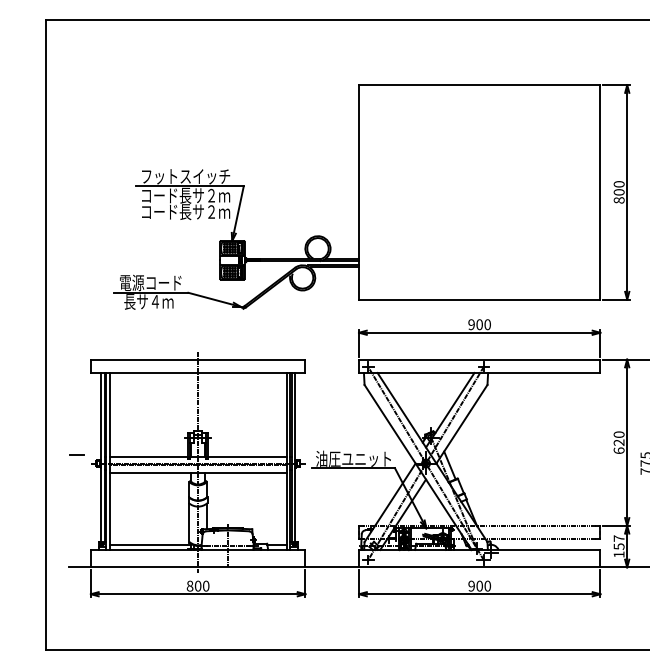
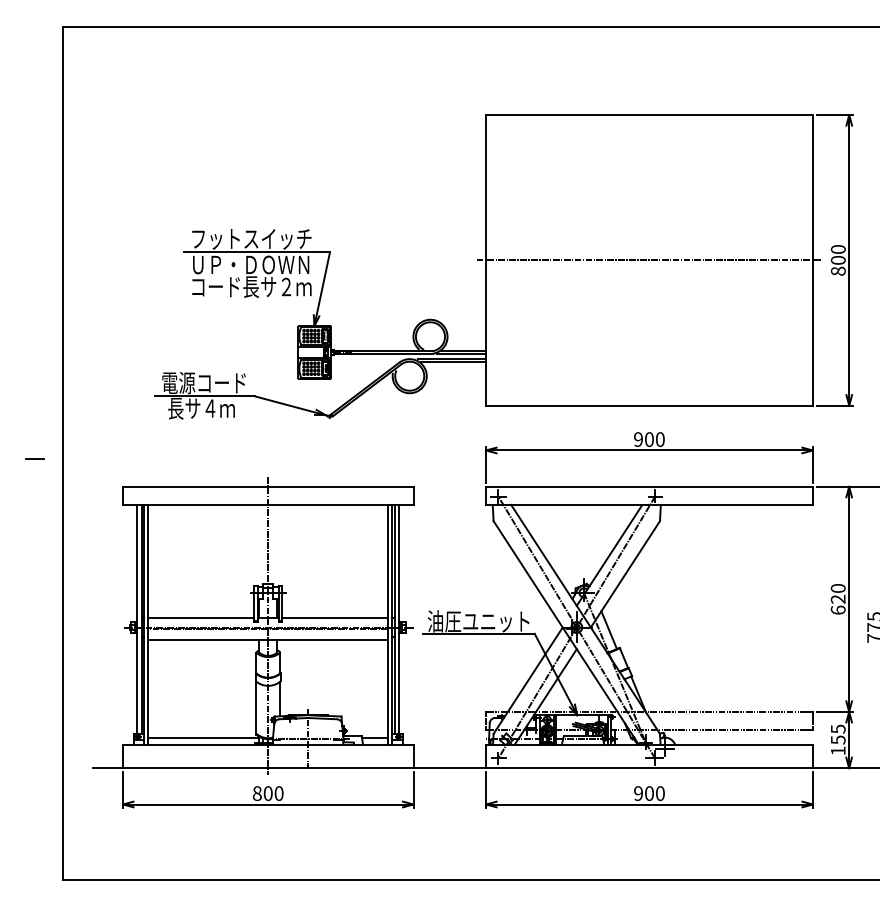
line: (478, 192) -> (647, 260), added
text: (186, 195) -> (252, 264), コード長サ２ｍ -> ＵＰ・ＤＯＷＮ
line: (76, 454) -> (34, 458), moved
text: (618, 538) -> (837, 729), 157 -> 155

